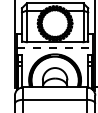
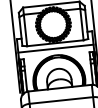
line: (55, 47) -> (56, 48), dashed -> solid

